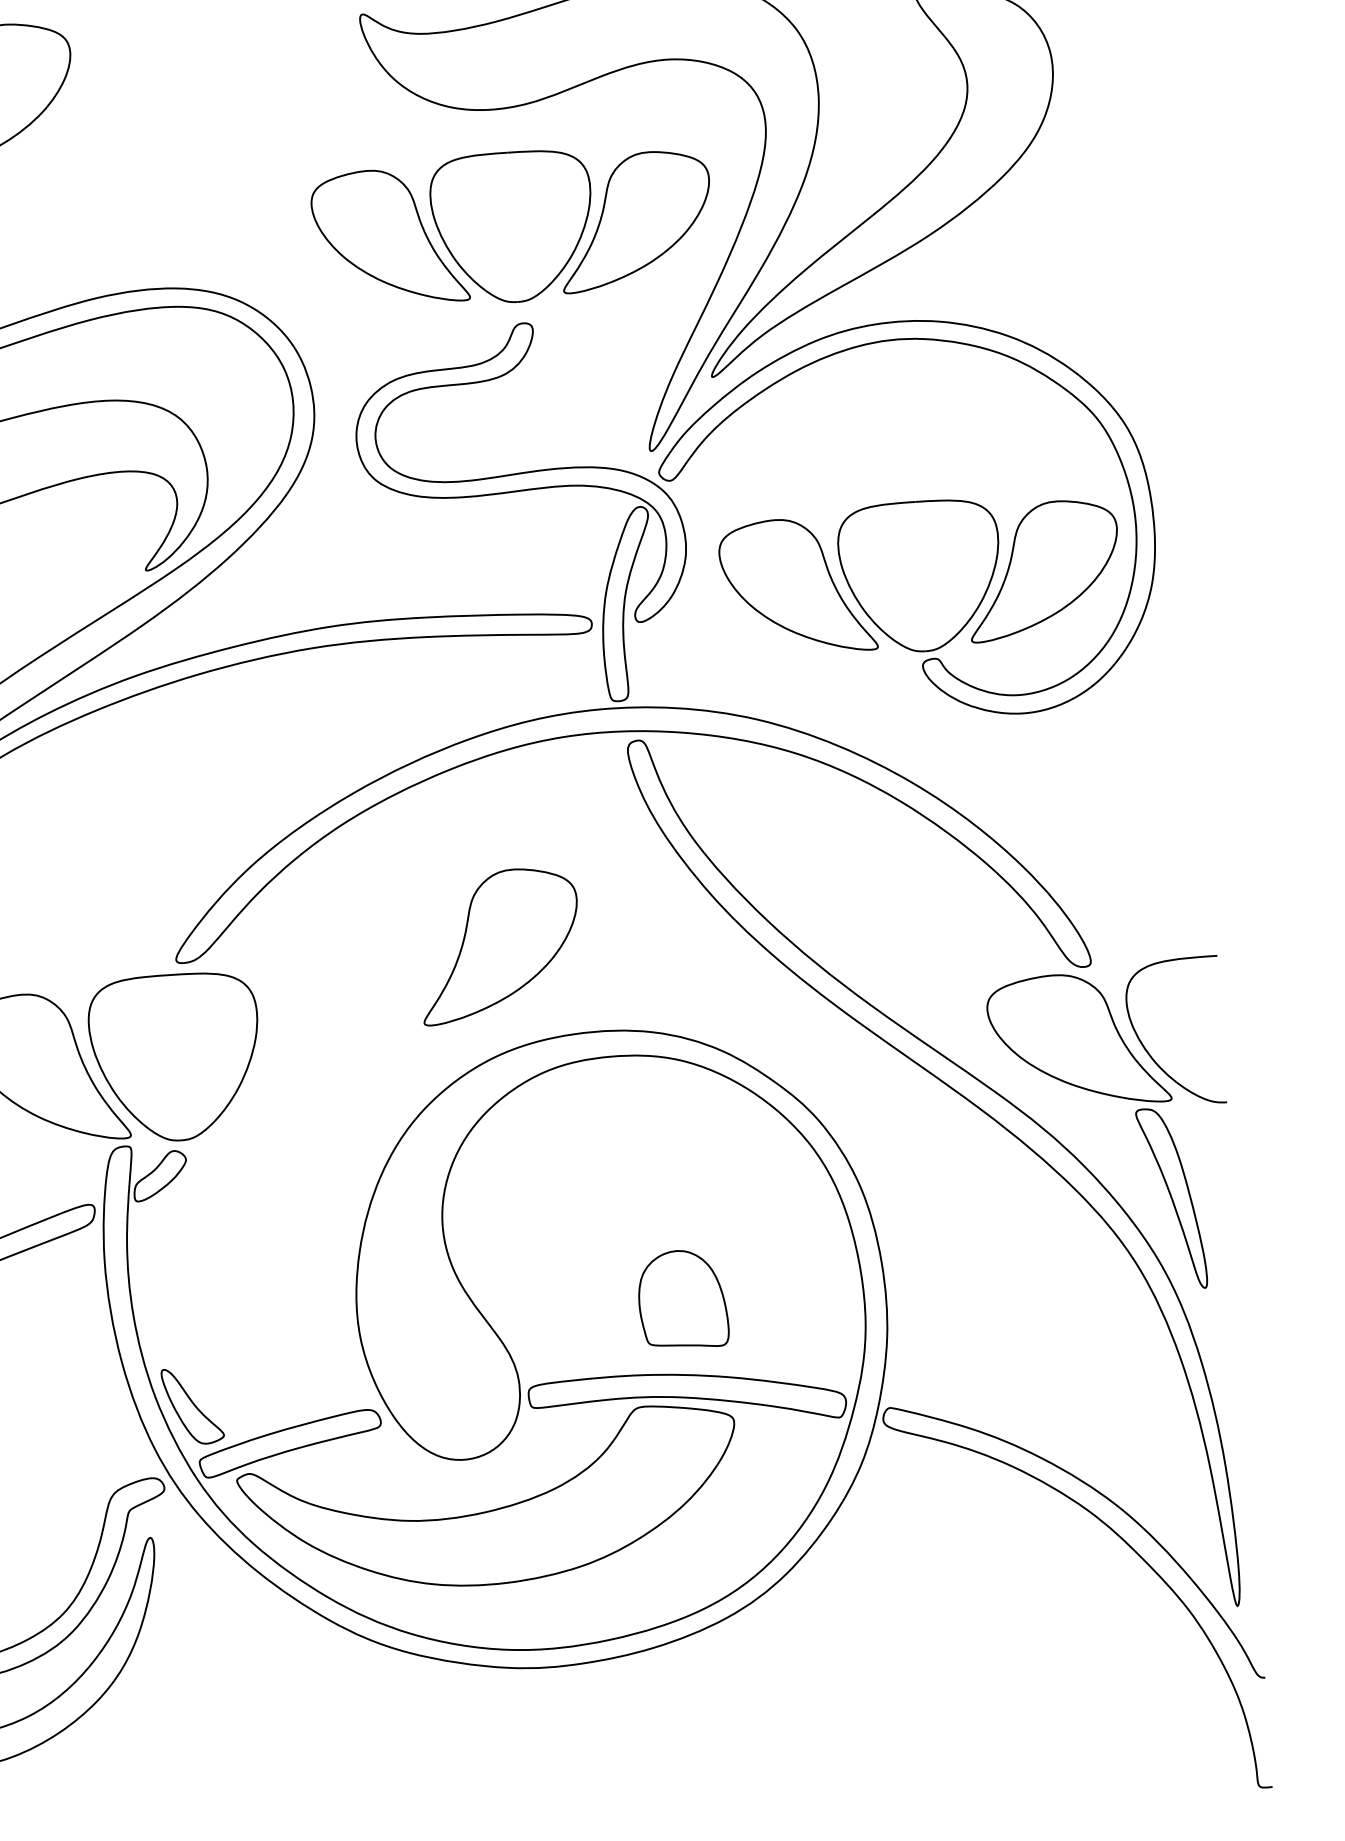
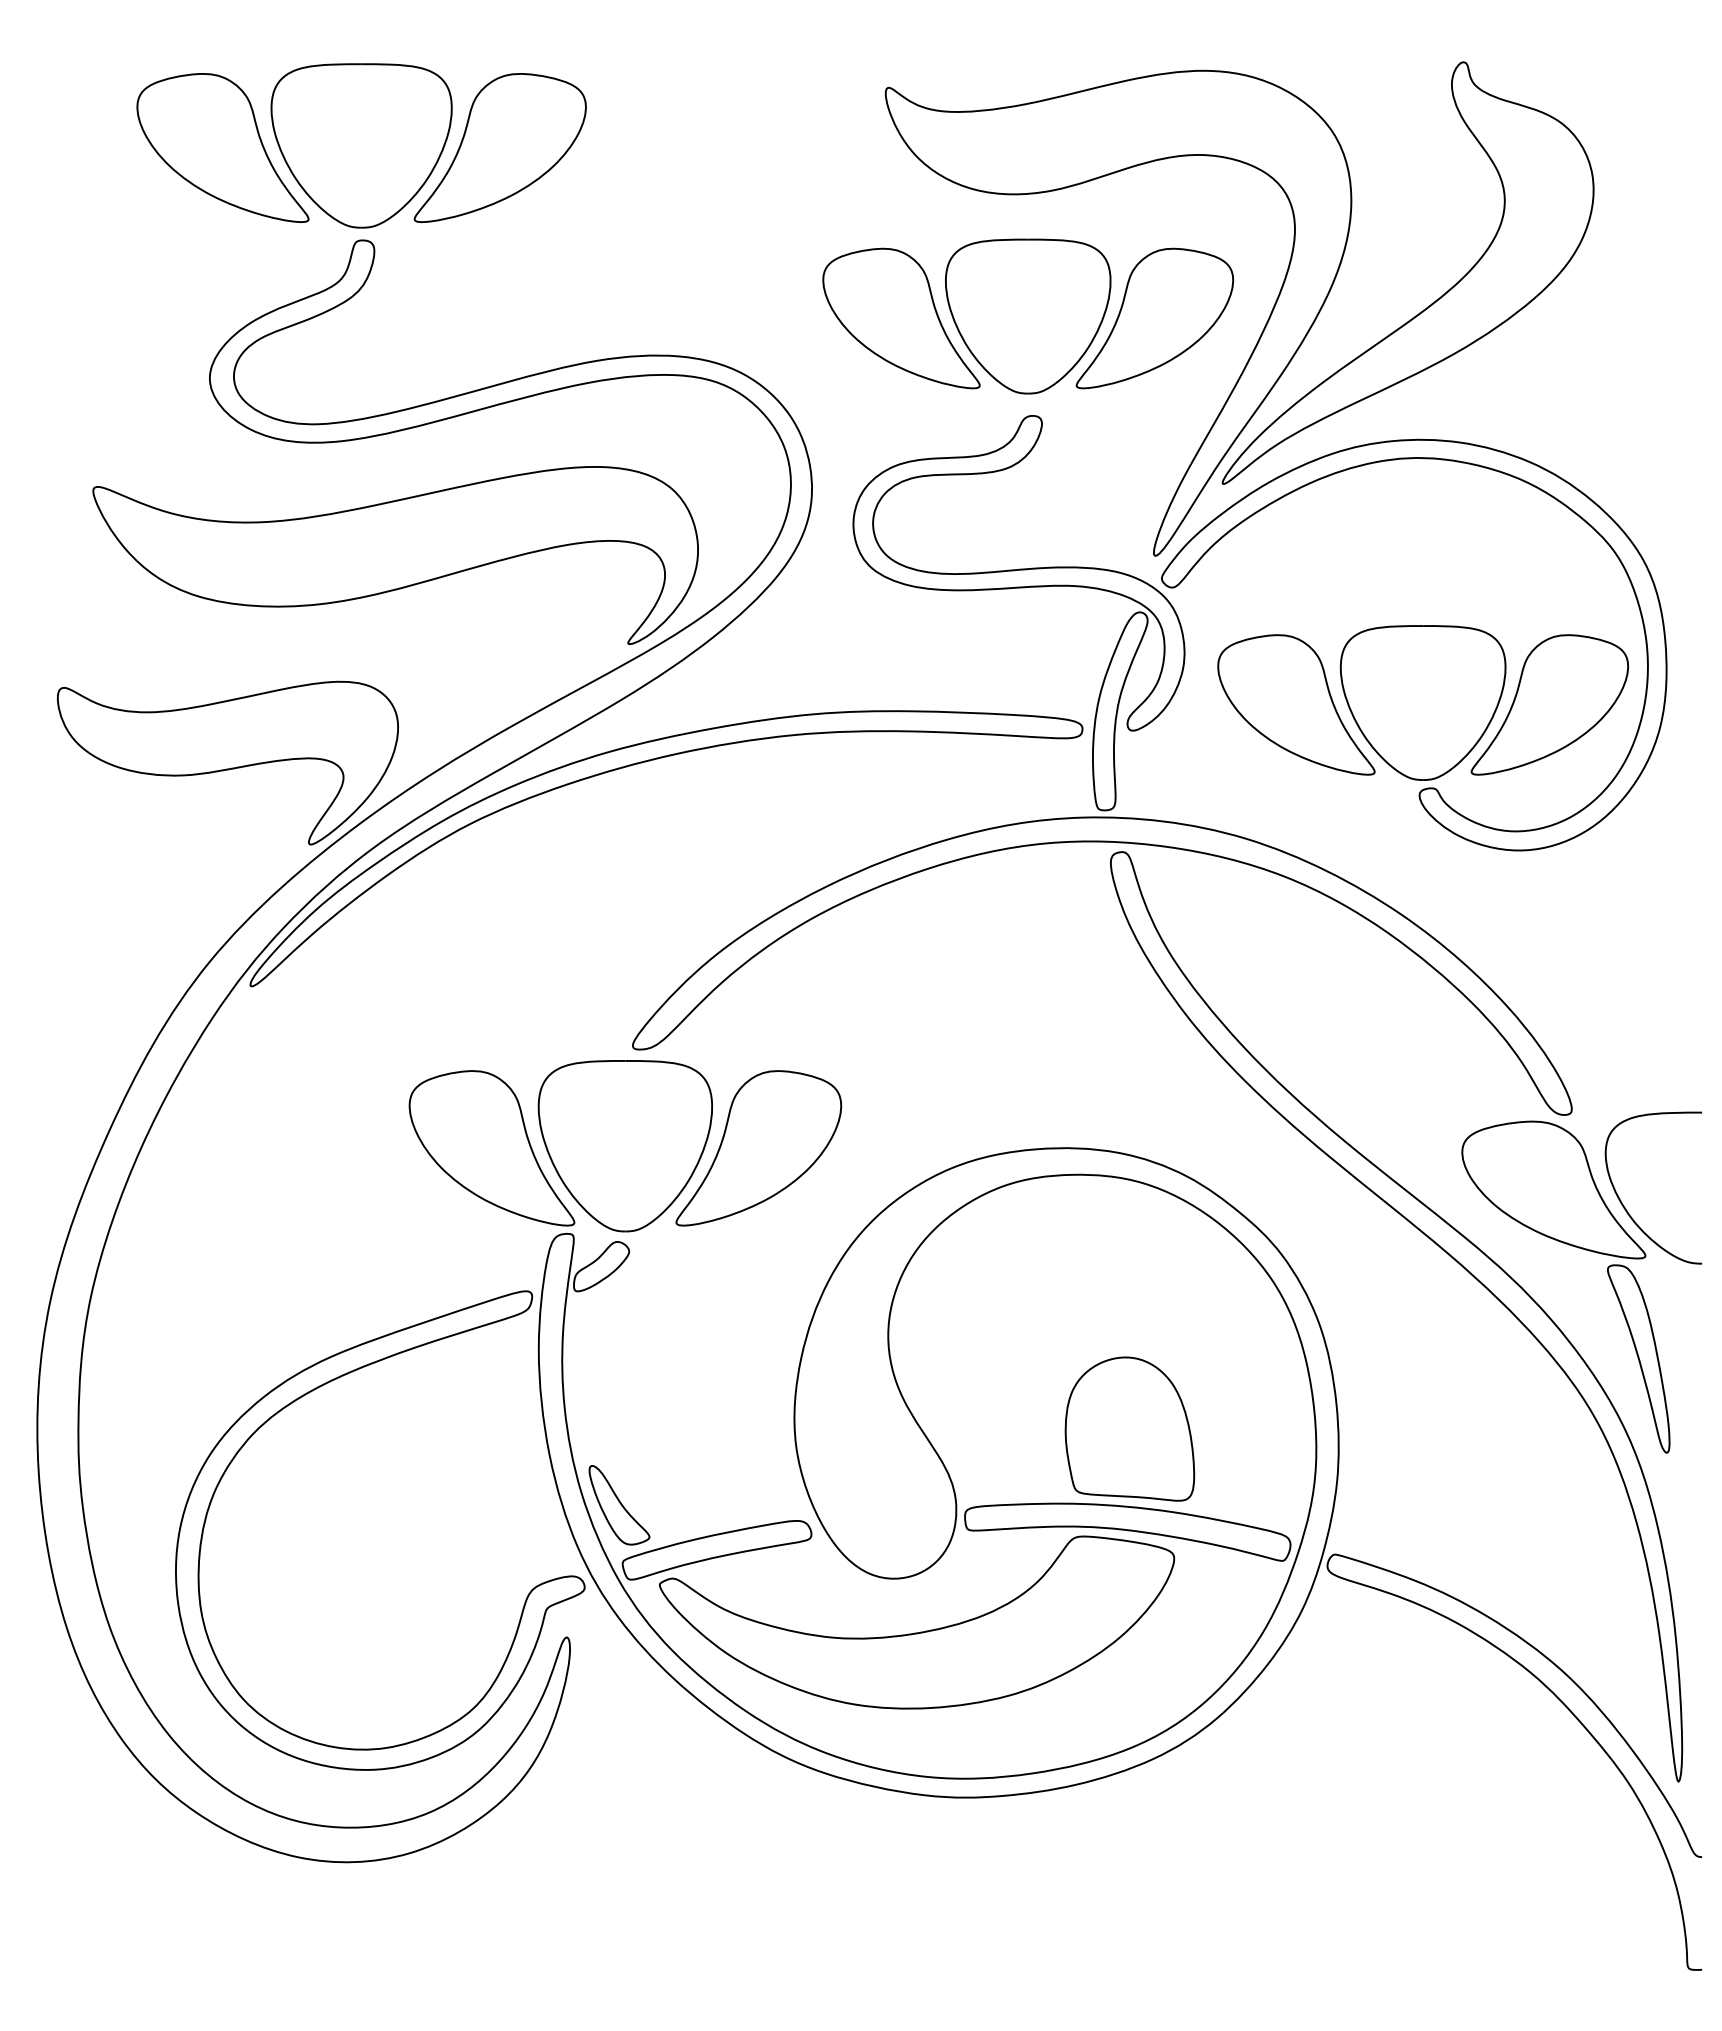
part: (499, 945) -> (758, 1148), moved
part: (682, 1298) -> (1129, 1428), size x1.43

